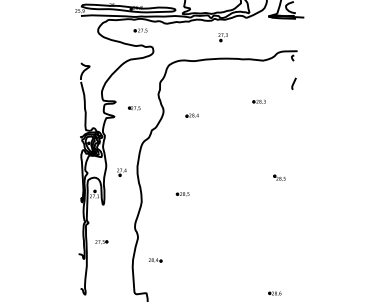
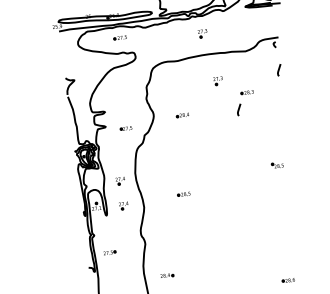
part: (231, 86) -> (217, 81), added
part: (134, 108) -> (126, 128), moved
line: (248, 117) -> (238, 109), added
part: (121, 197) -> (123, 205), added
part: (155, 260) -> (167, 275), moved

